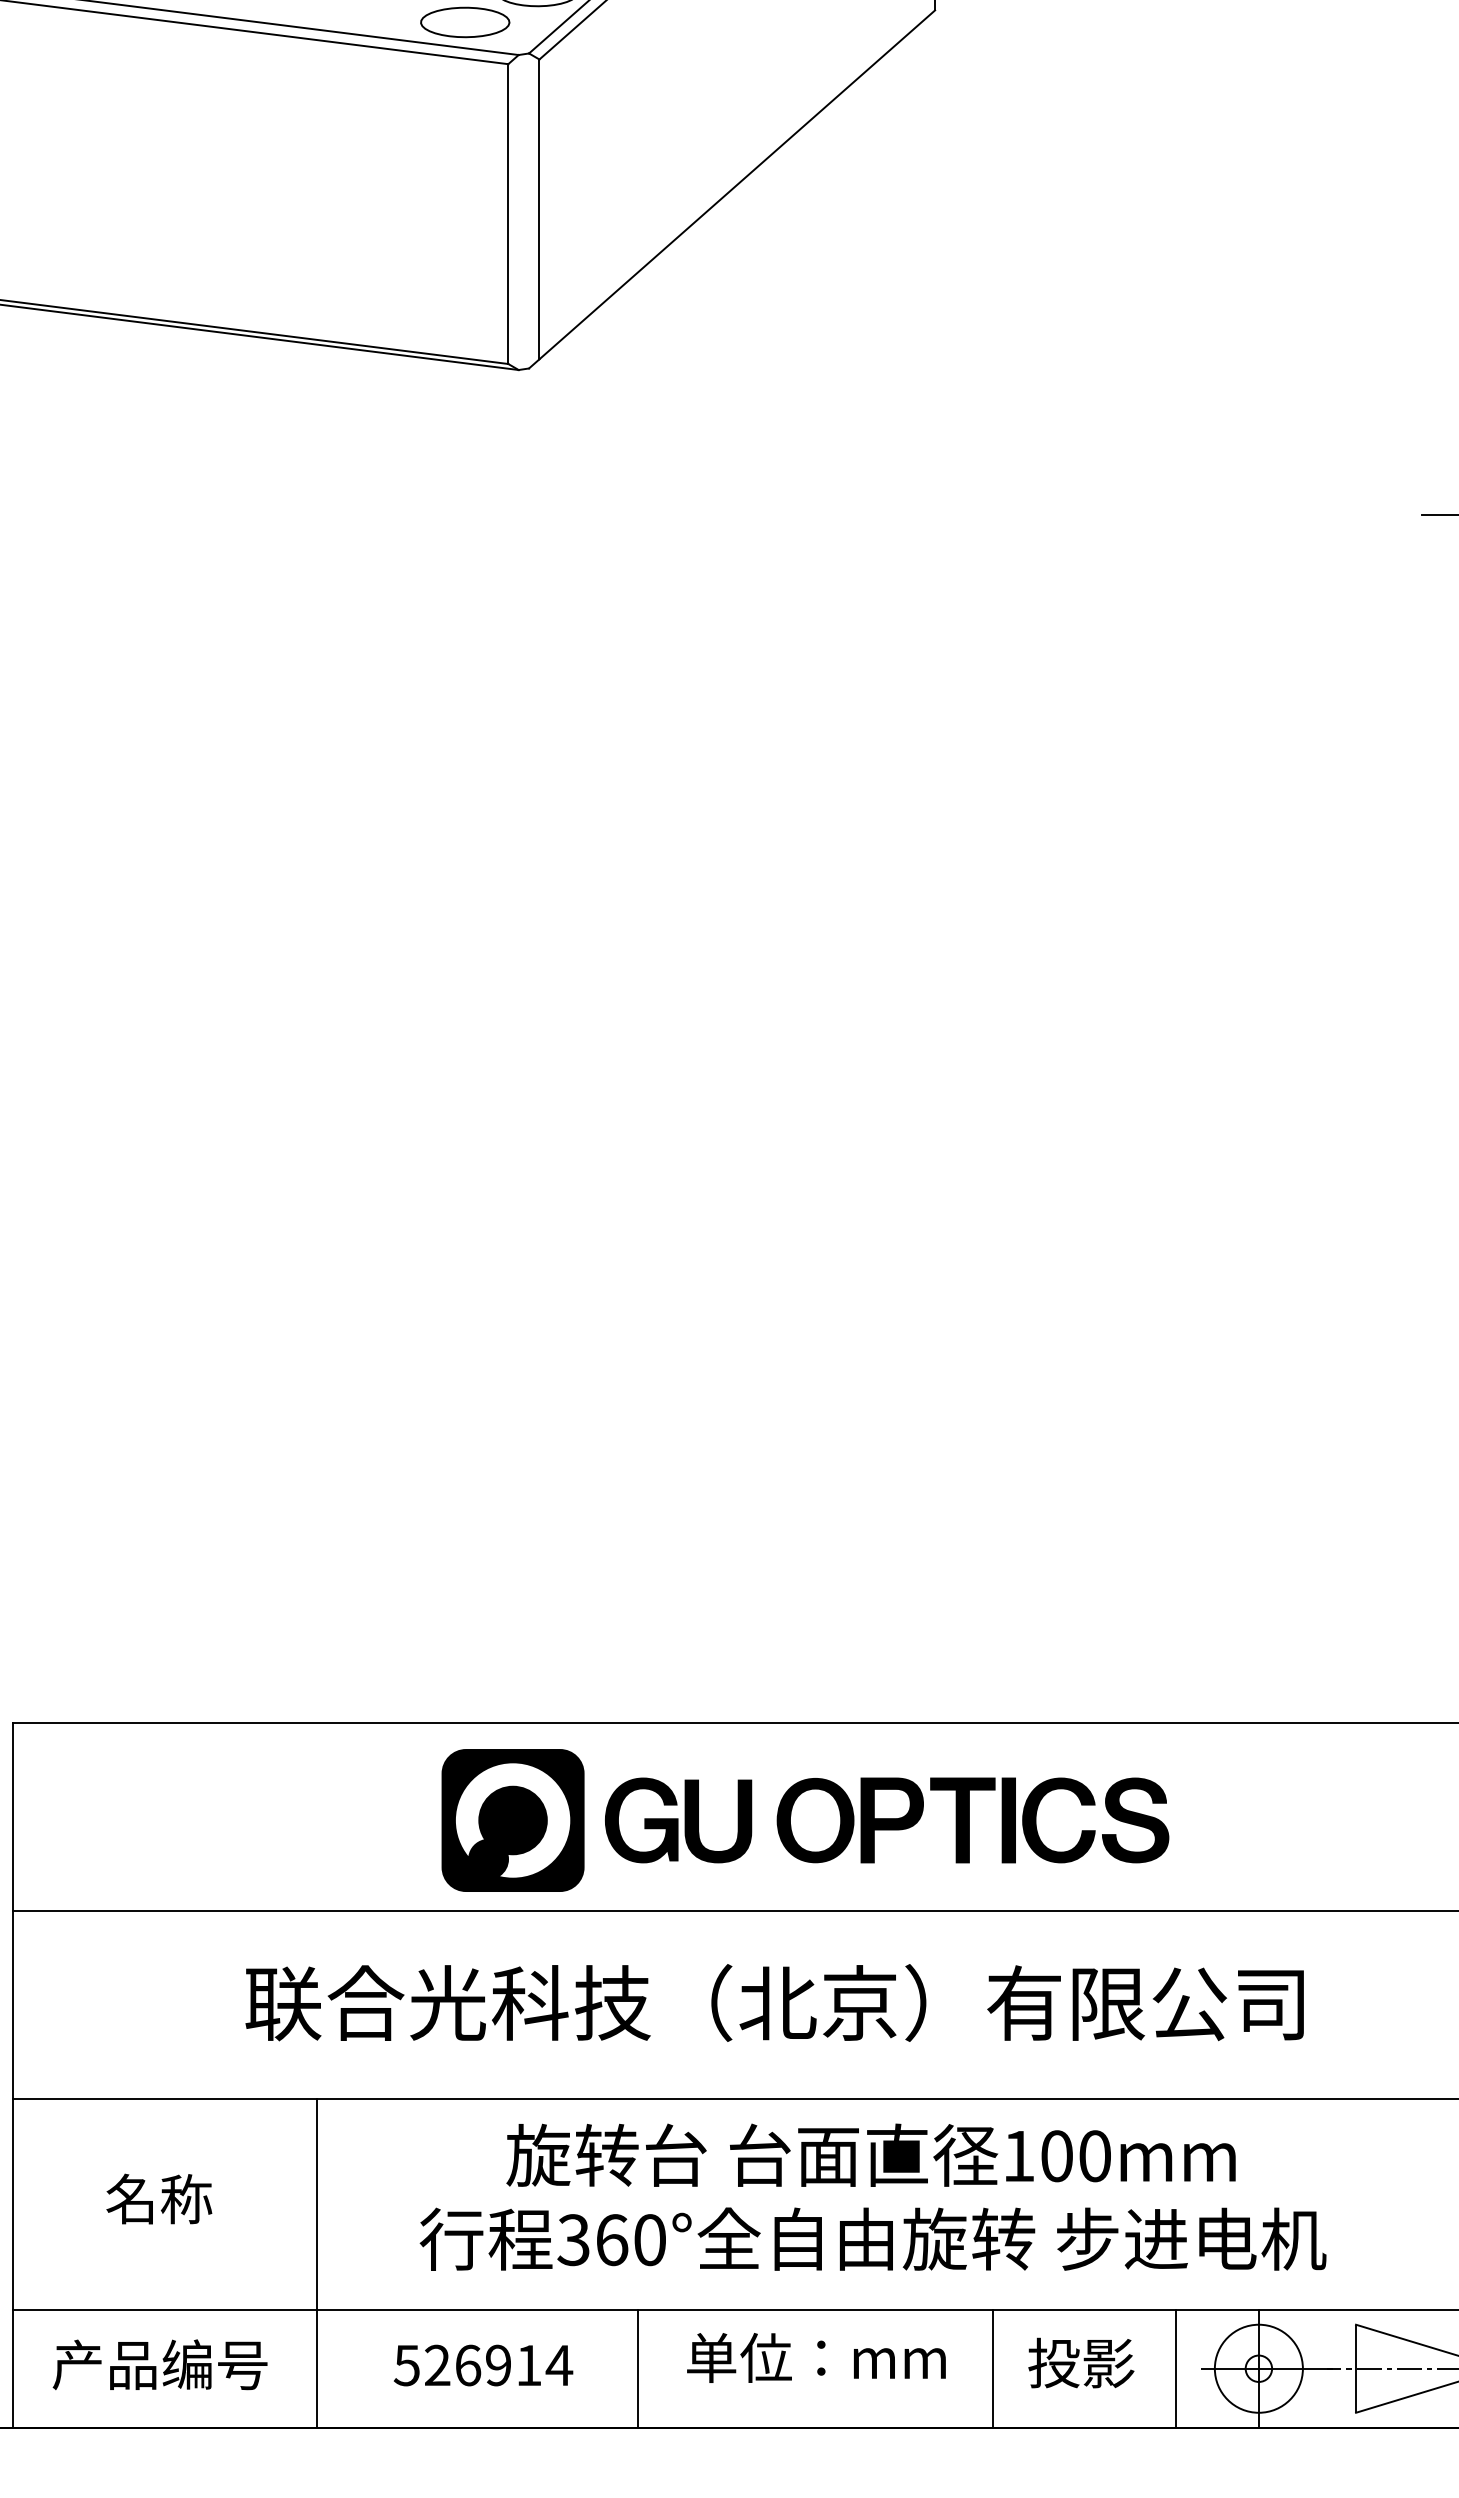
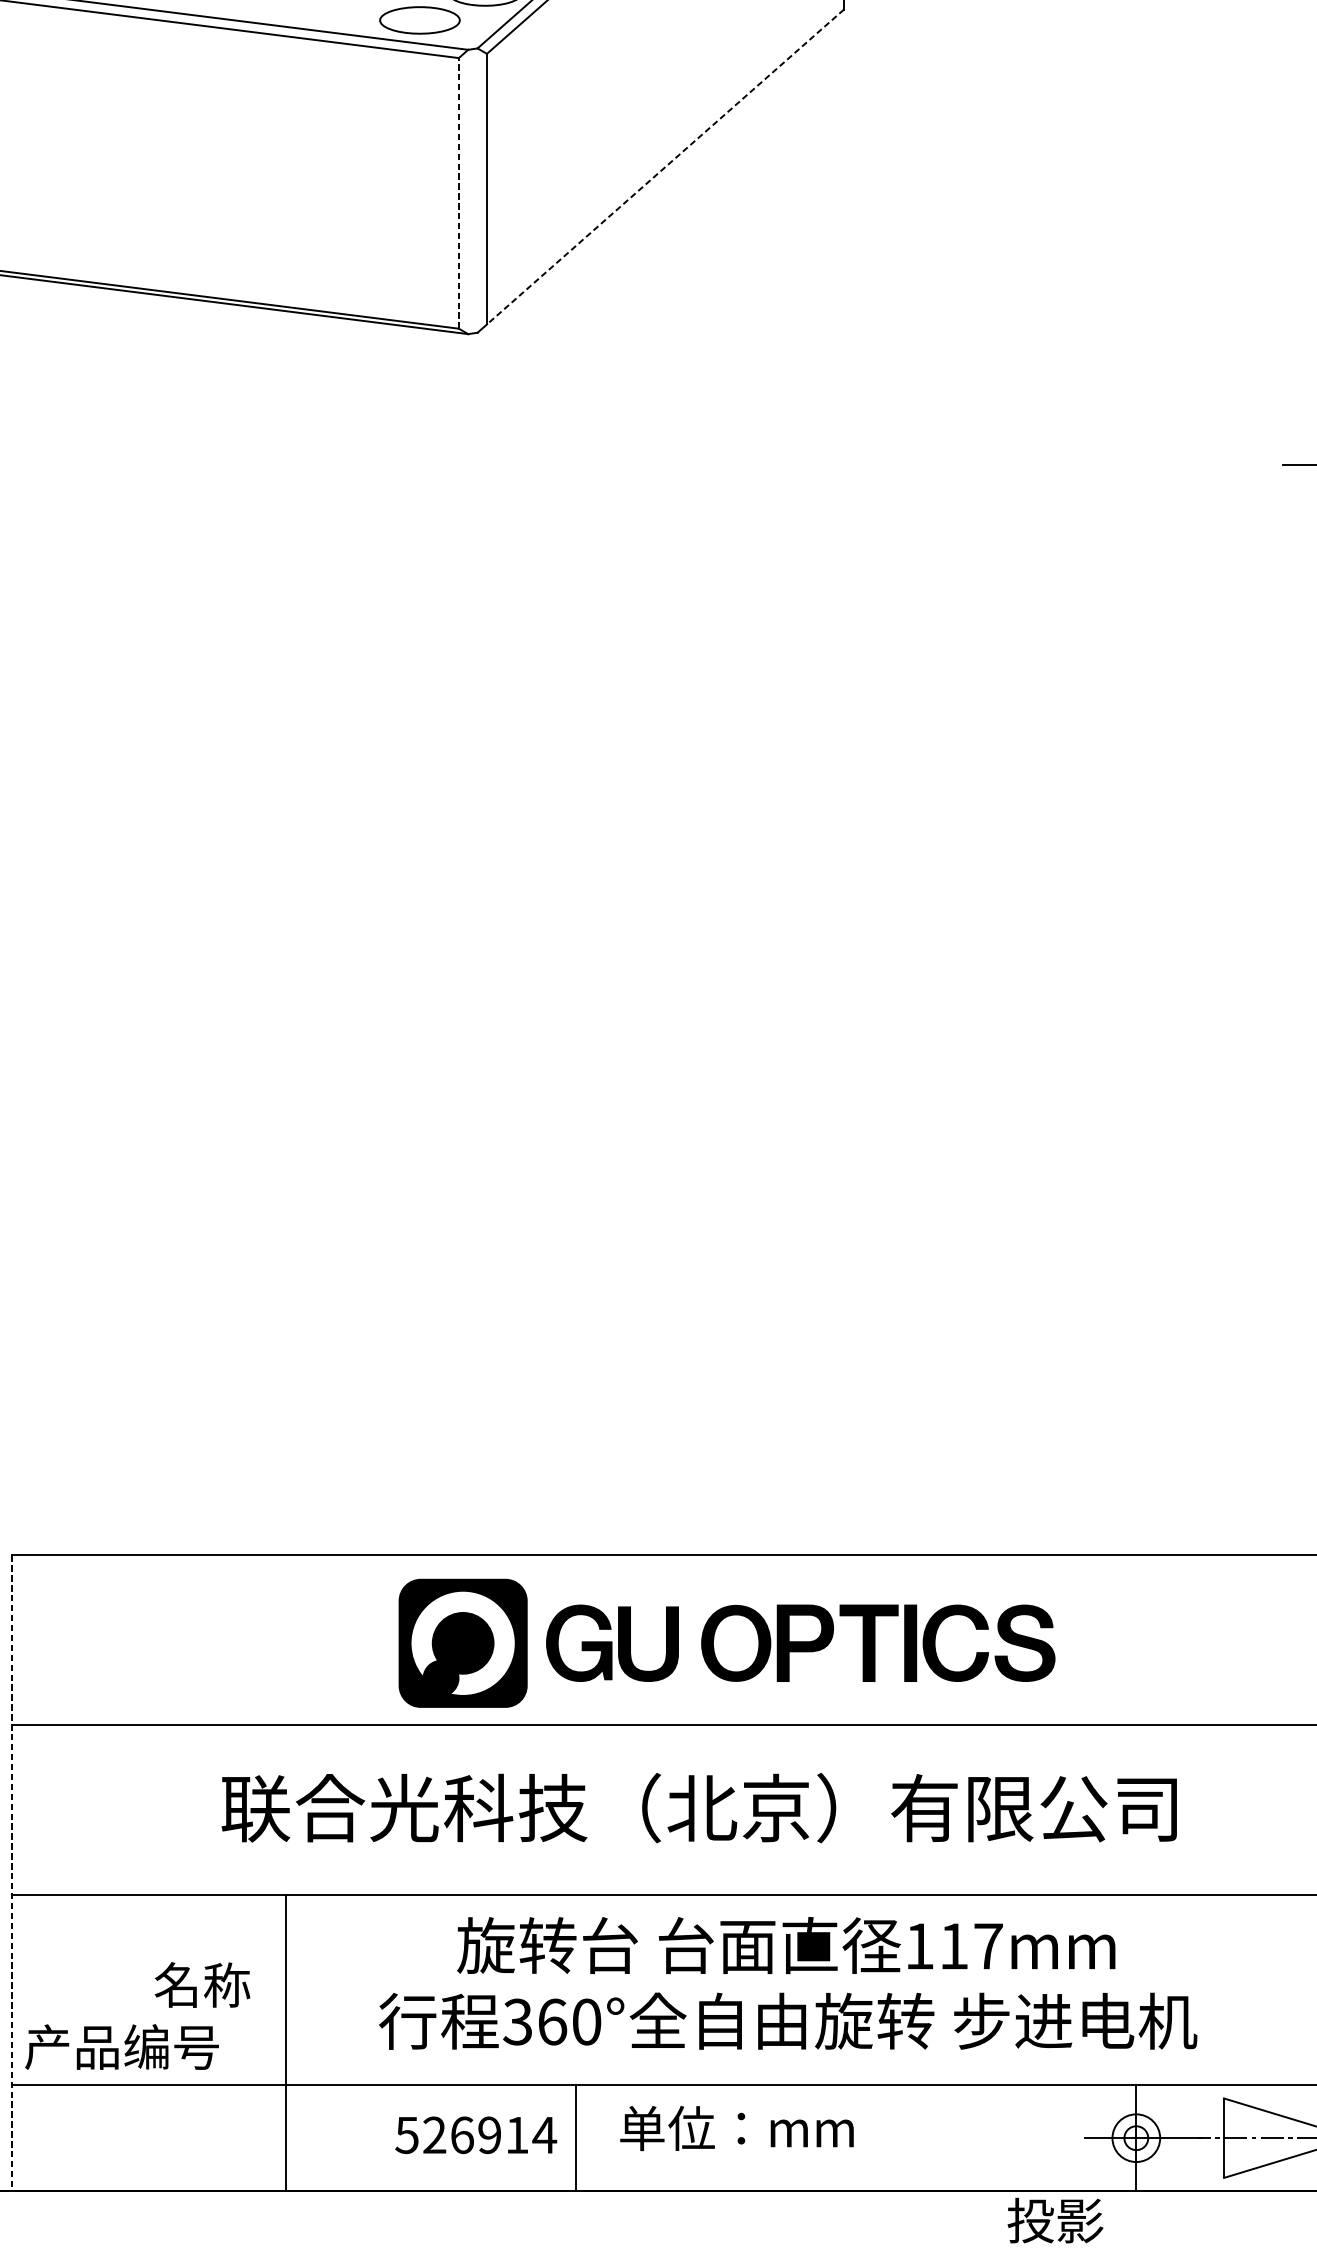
line: (737, 184) -> (665, 166), solid -> dashed
line: (508, 214) -> (459, 193), solid -> dashed
line: (12, 2075) -> (11, 1873), solid -> dashed
text: (1076, 2156) -> (971, 1946), 100mm -> 117mm
text: (159, 2198) -> (202, 1984), moved
text: (1081, 2362) -> (1055, 2220), moved
text: (159, 2364) -> (121, 2046), moved
text: (483, 2365) -> (476, 2135), moved
line: (992, 2368) -> (895, 2137), removed
line: (1176, 2368) -> (1061, 2137), removed
circle: (1258, 2368) -> (1135, 2137), size x0.6

